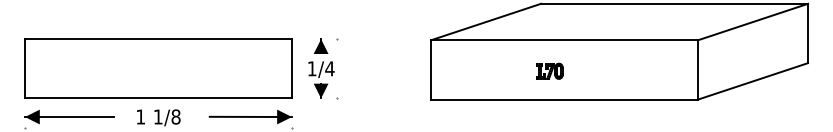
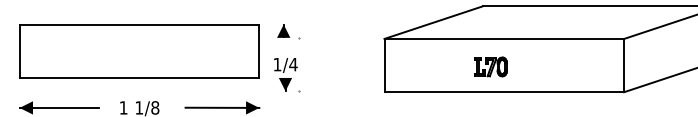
part: (321, 45) -> (284, 30), moved
part: (158, 68) -> (139, 50), moved
part: (549, 70) -> (490, 66), size x1.4

